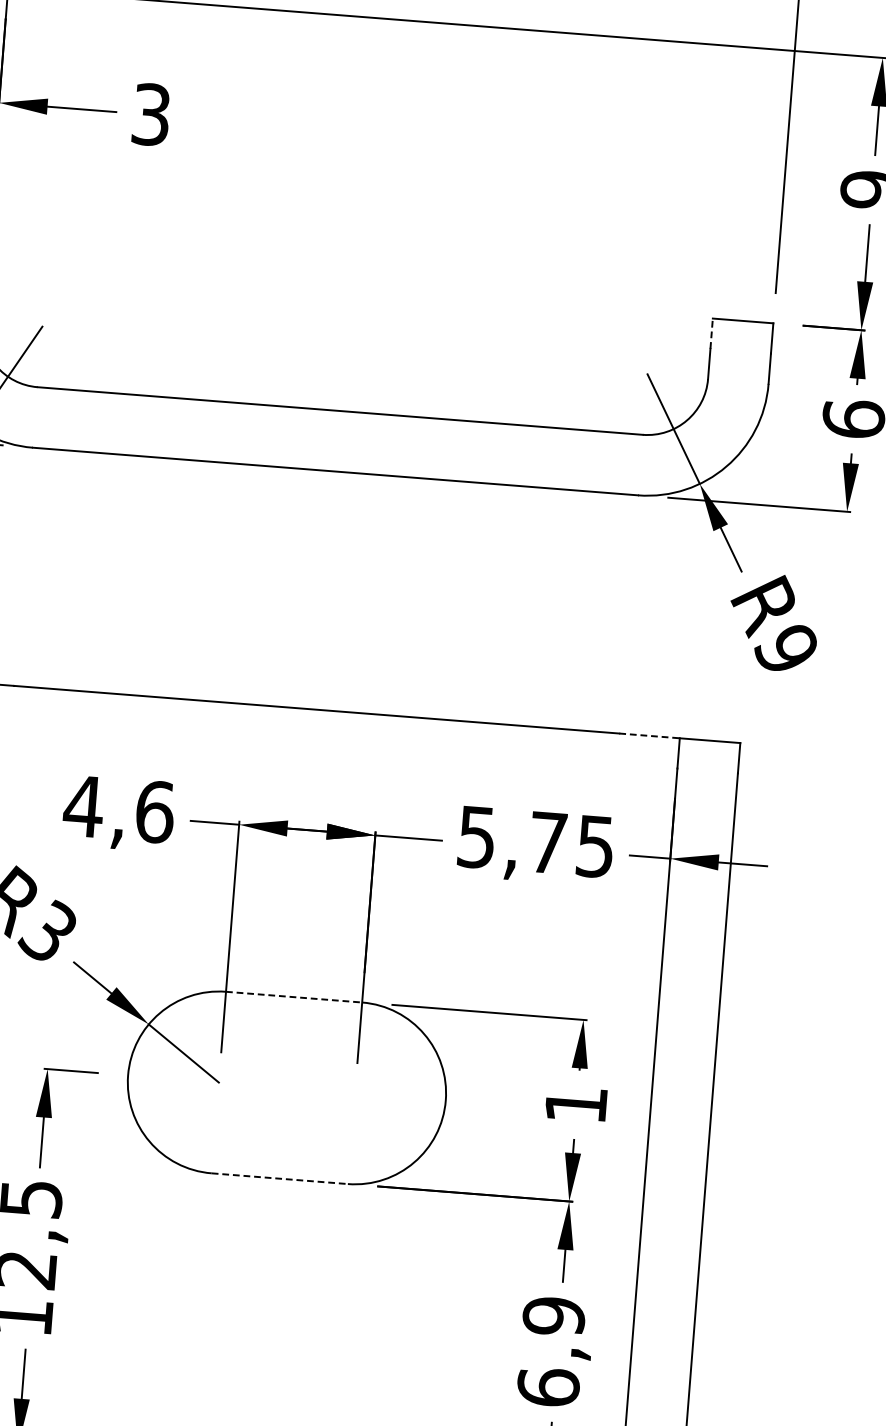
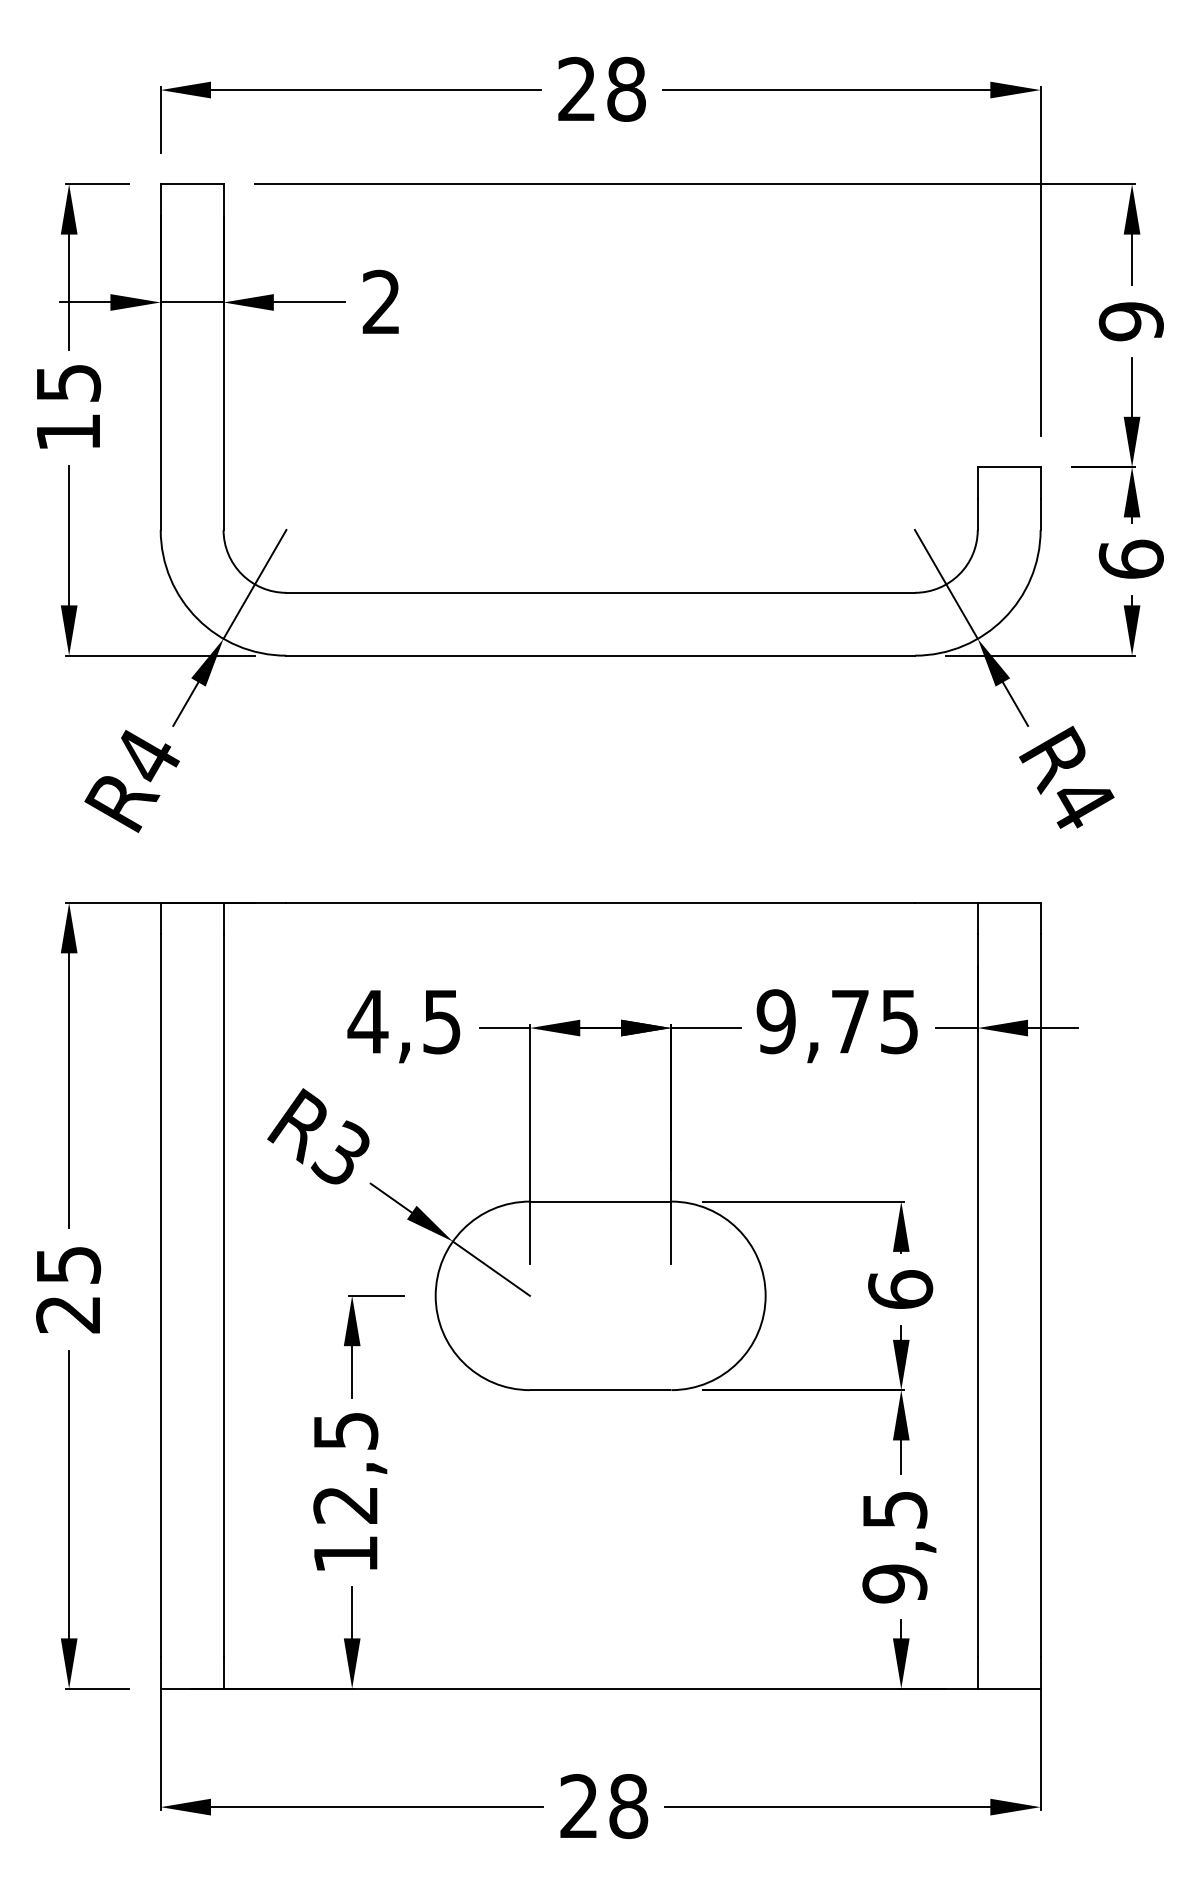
text: (151, 113) -> (381, 301), 3 -> 2
line: (711, 333) -> (977, 482), dashed -> solid
text: (786, 649) -> (1080, 802), R9 -> R4
line: (649, 736) -> (946, 903), dashed -> solid
text: (155, 811) -> (442, 1021), 4,6 -> 4,5
text: (476, 837) -> (775, 1021), 5,75 -> 9,75
line: (293, 997) -> (600, 1201), dashed -> solid
text: (576, 1104) -> (900, 1289), 1 -> 6
line: (279, 1179) -> (600, 1390), dashed -> solid
text: (550, 1351) -> (894, 1546), 6,9 -> 9,5

